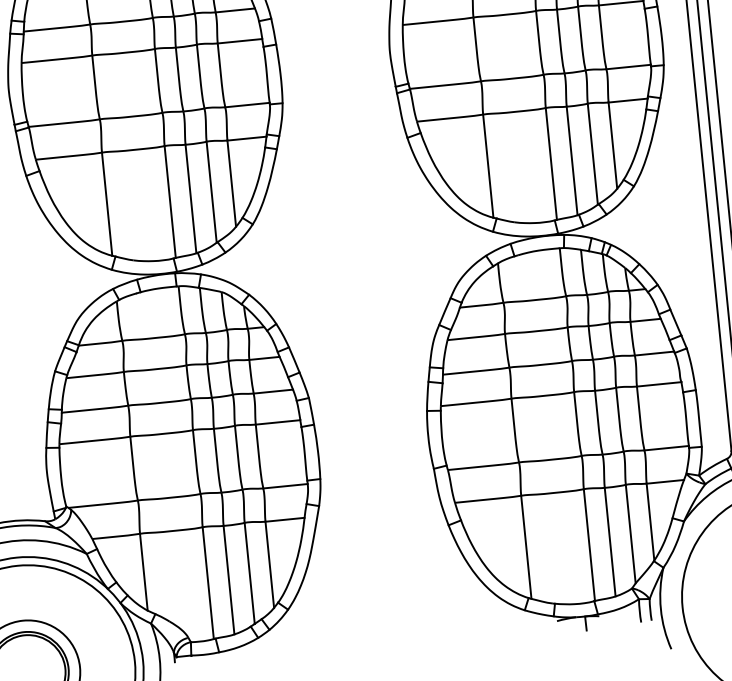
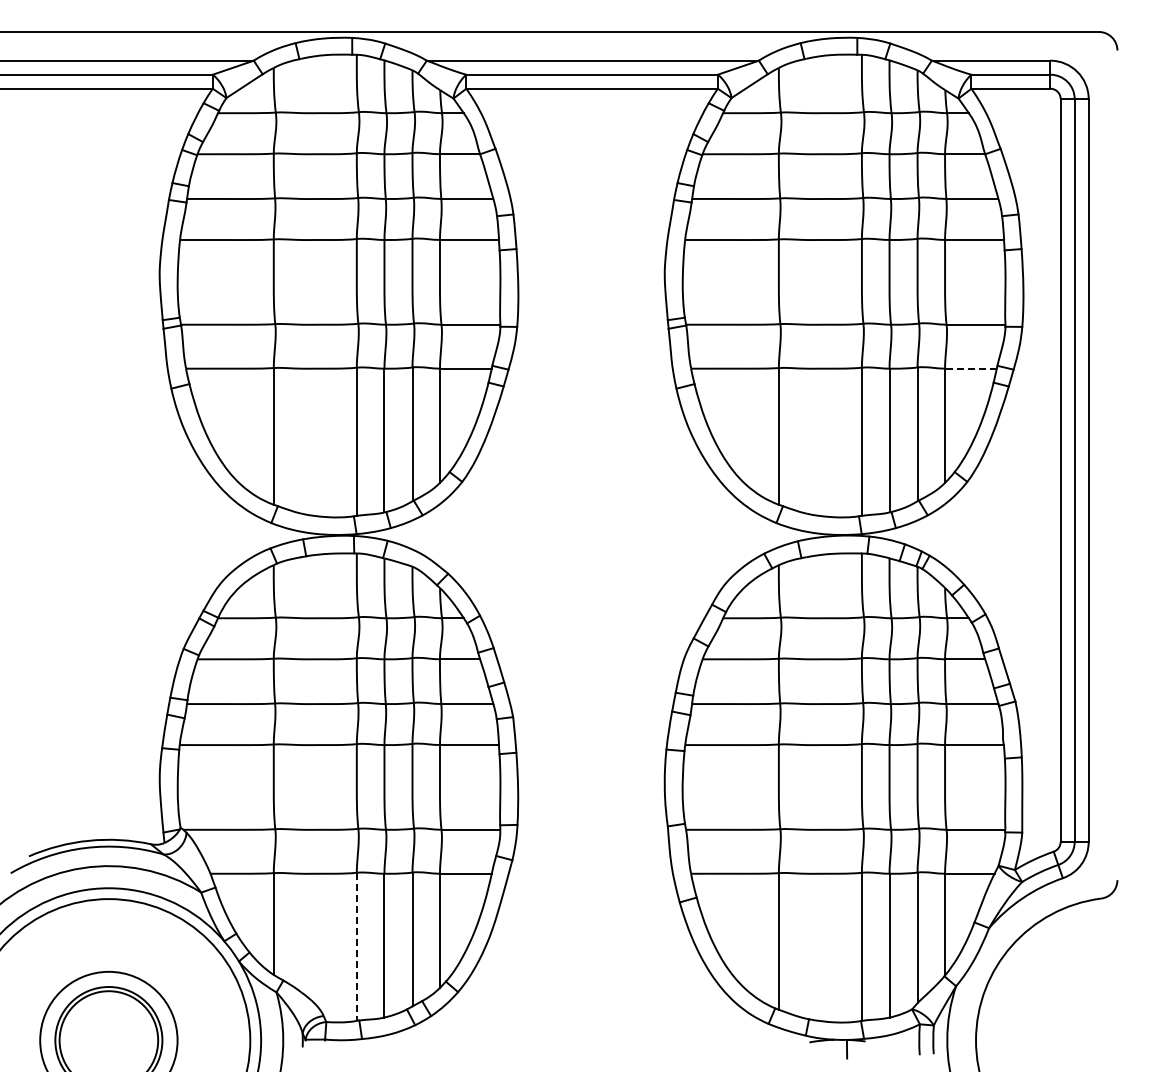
line: (627, 100) -> (970, 368), solid -> dashed
line: (208, 583) -> (356, 947), solid -> dashed

